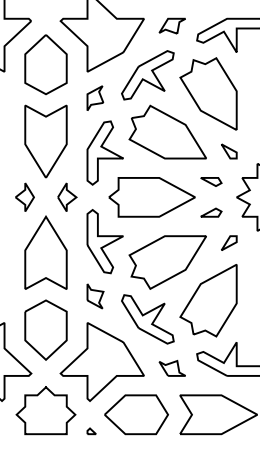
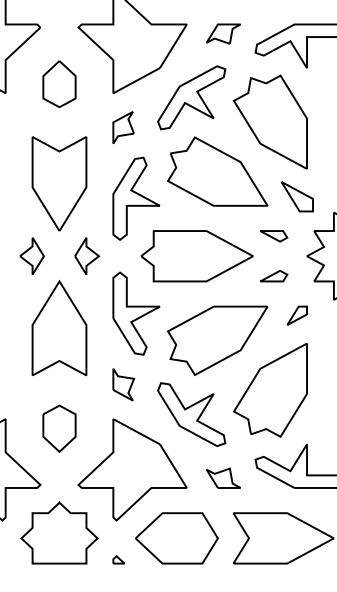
part: (46, 65) -> (59, 84), size x0.6
part: (228, 151) -> (296, 196), size x1.6
part: (46, 330) -> (59, 428), size x0.6

